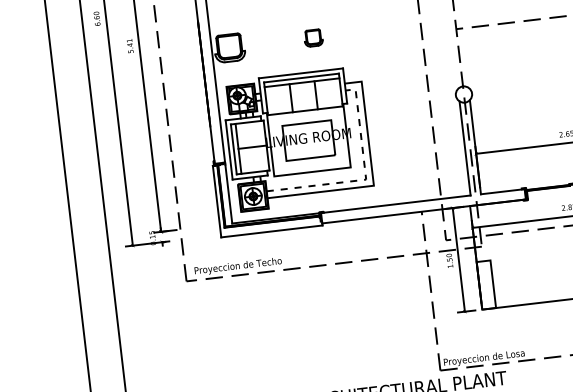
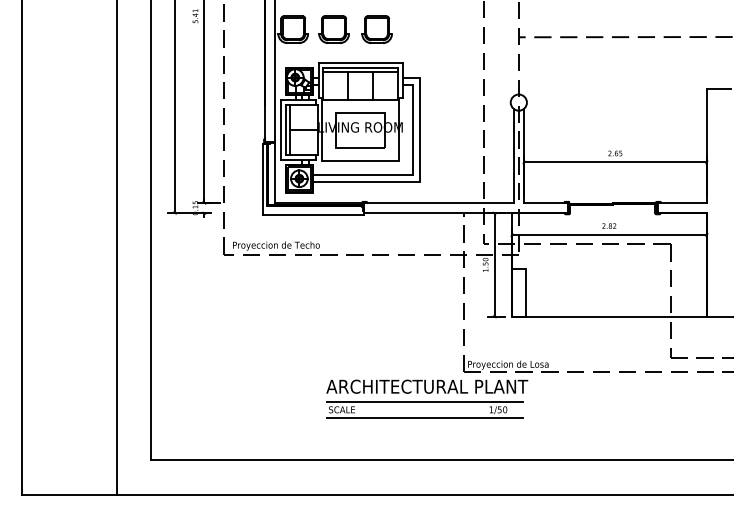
part: (312, 38) -> (376, 29), size x1.67
part: (269, 43) -> (333, 29), added
line: (366, 178) -> (412, 174), dashed -> solid

